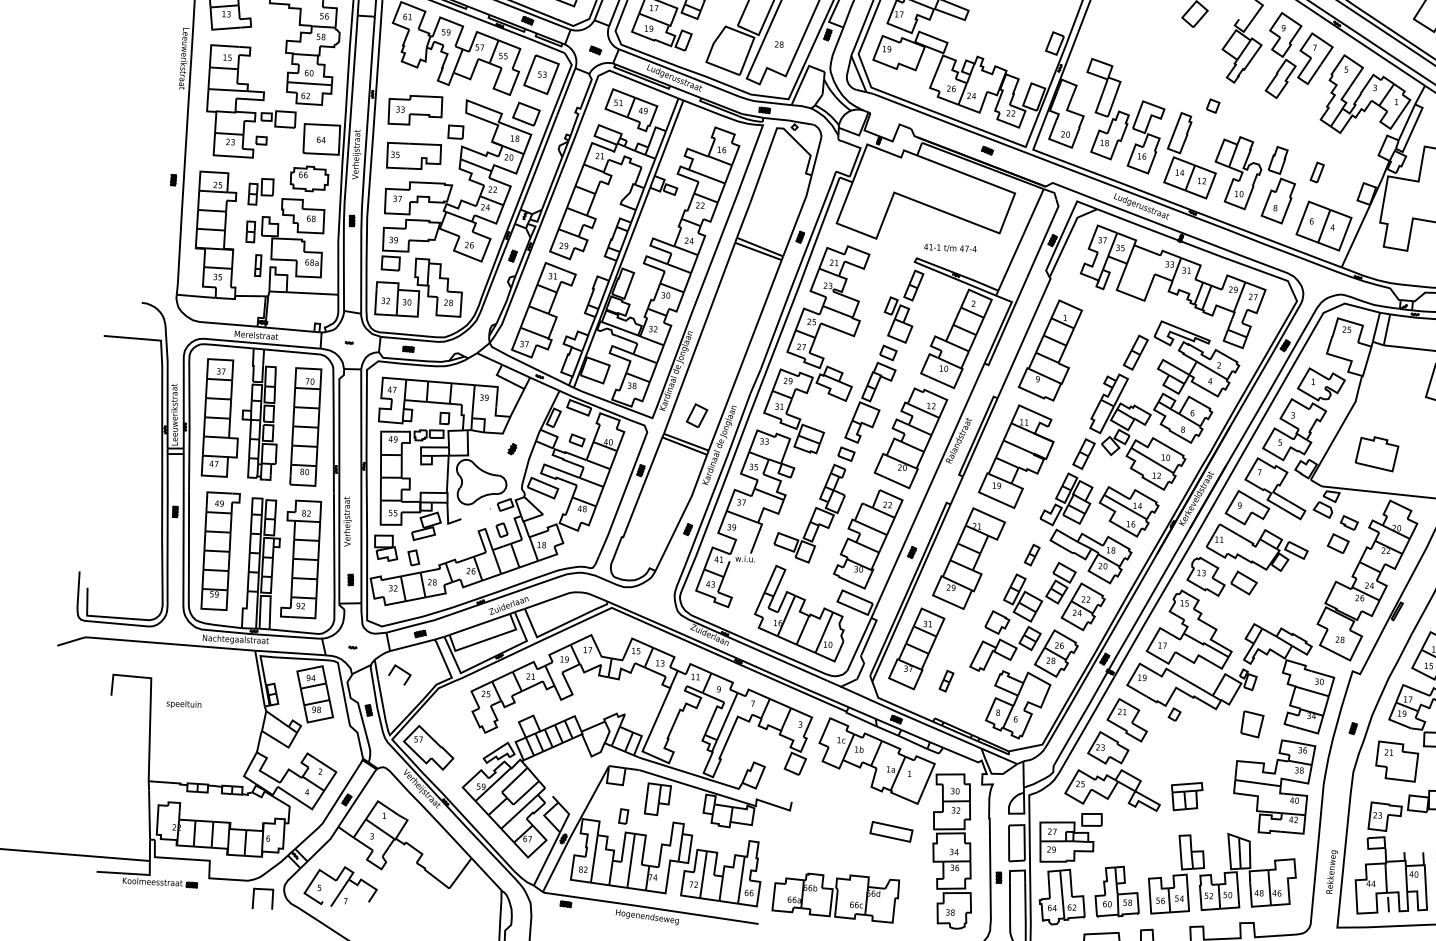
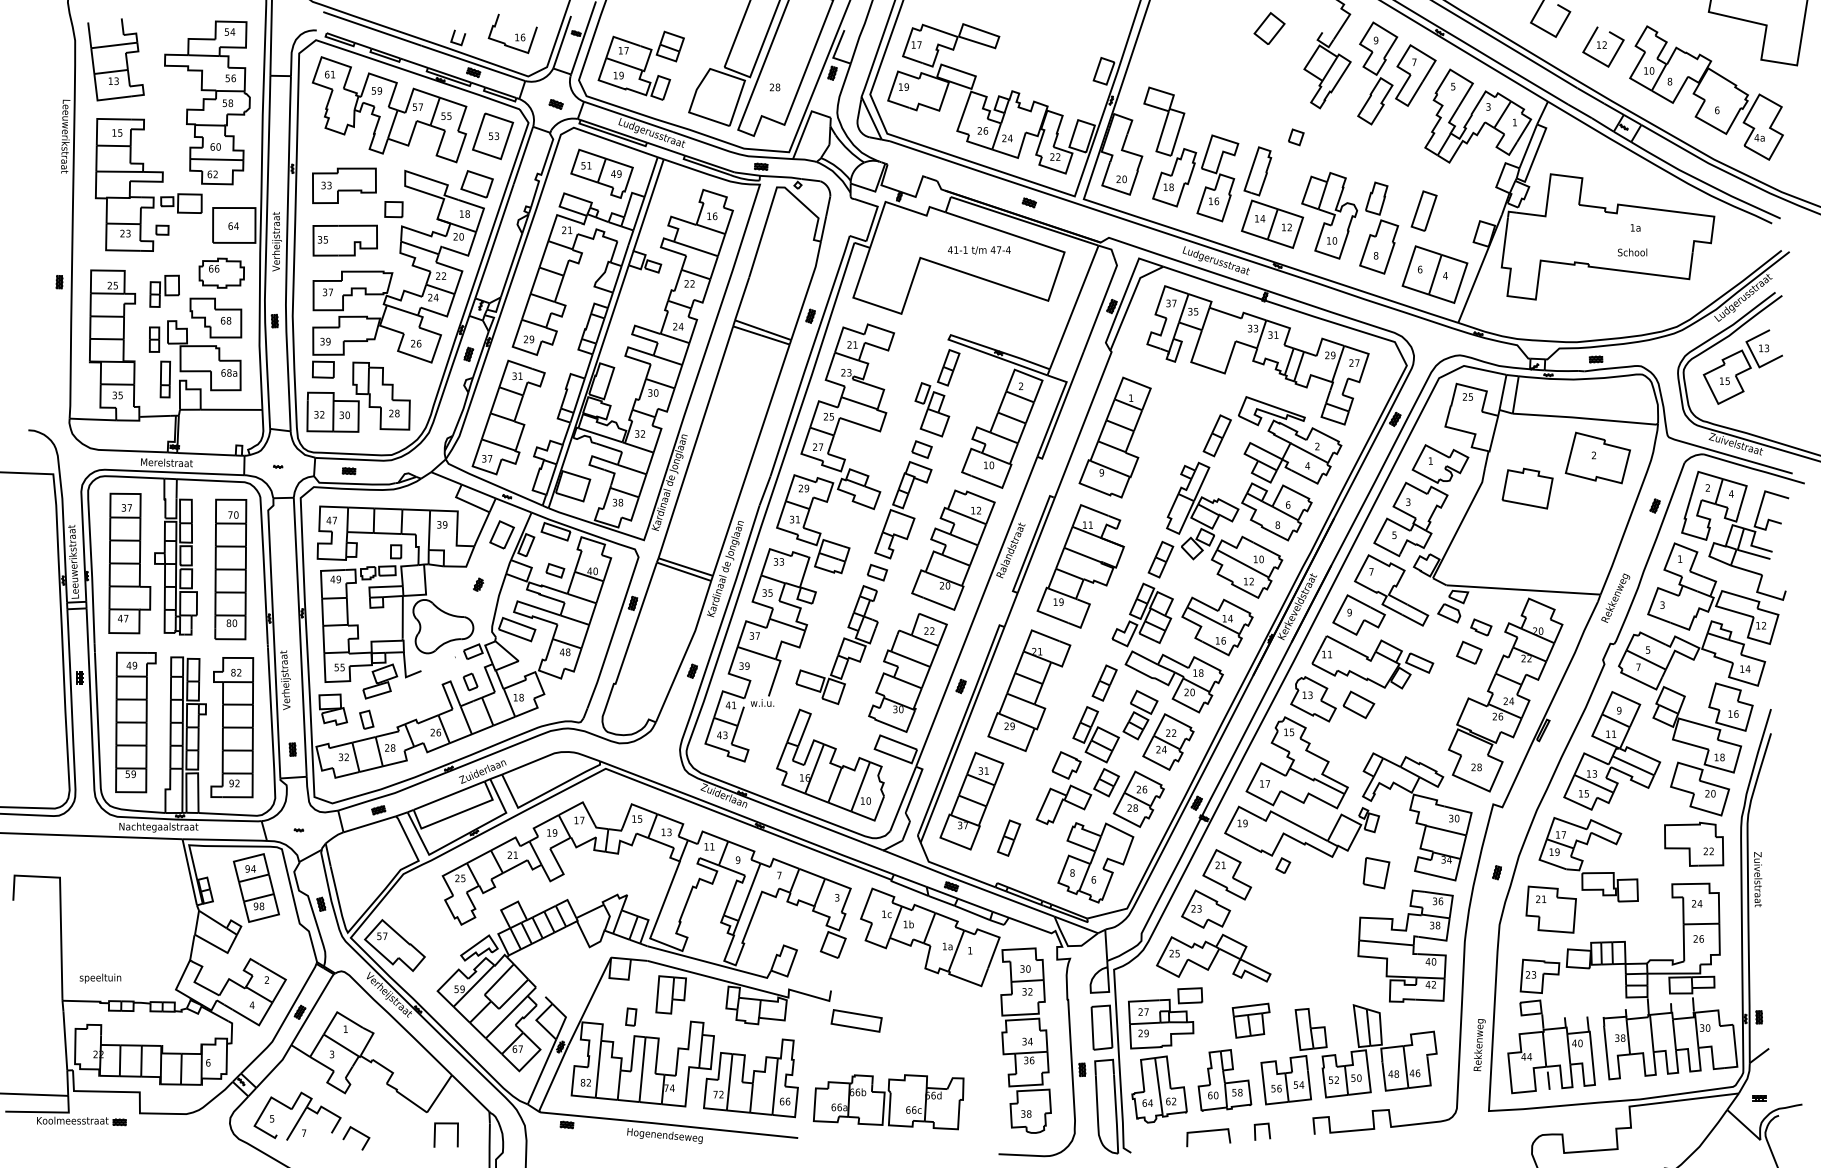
part: (1316, 172) -> (1423, 210), size x1.67
text: (950, 248) -> (979, 250), moved
part: (257, 265) -> (164, 379), size x1.43
part: (696, 415) -> (501, 534), moved
part: (1376, 453) -> (1527, 488), moved
part: (1032, 554) -> (1104, 682), size x1.43
line: (402, 671) -> (359, 1133), moved
part: (946, 680) -> (1009, 837), size x1.43
text: (184, 704) -> (100, 978), moved
part: (1186, 796) -> (1250, 1020), moved
part: (891, 831) -> (856, 1020), moved
line: (262, 890) -> (445, 1124), moved

